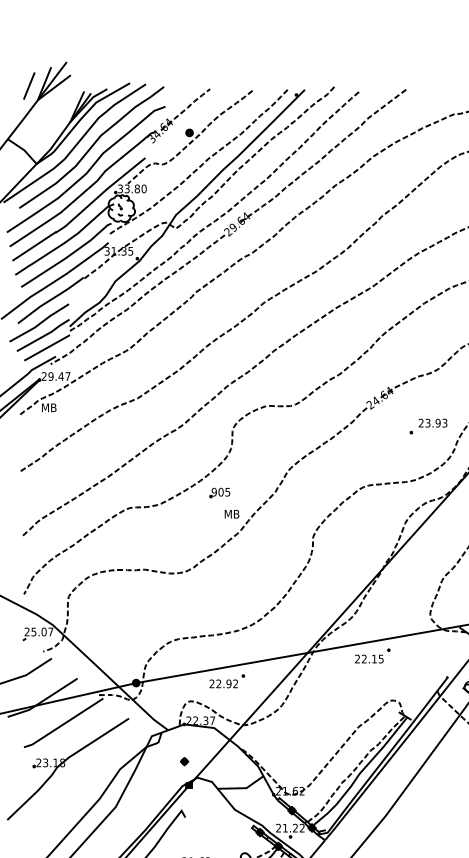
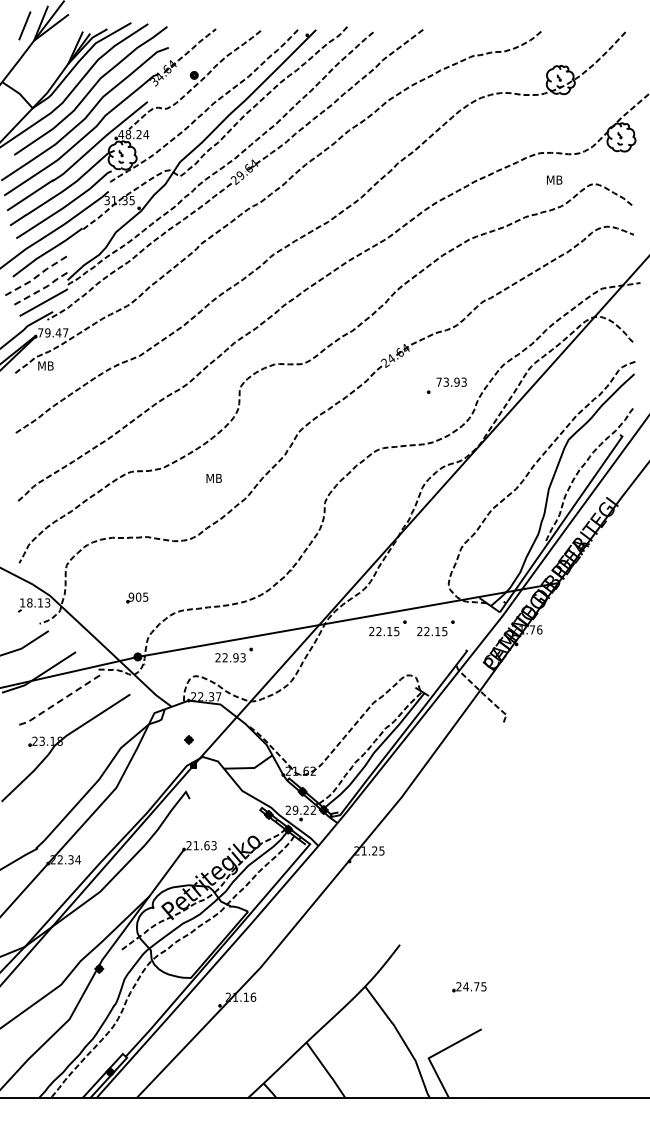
text: (132, 188) -> (133, 134), 33.80 -> 48.24
line: (40, 324) -> (36, 277), solid -> dashed
line: (44, 335) -> (40, 289), solid -> dashed
text: (44, 376) -> (40, 332), 29.47 -> 79.47
text: (420, 422) -> (438, 381), 23.93 -> 73.93
part: (220, 492) -> (137, 597), moved
text: (231, 514) -> (213, 478), moved
text: (39, 631) -> (35, 602), 25.07 -> 18.13
part: (417, 656) -> (435, 628), added
text: (235, 683) -> (242, 657), 22.92 -> 22.93
line: (63, 724) -> (61, 700), solid -> dashed
text: (285, 827) -> (295, 809), 21.22 -> 29.22

